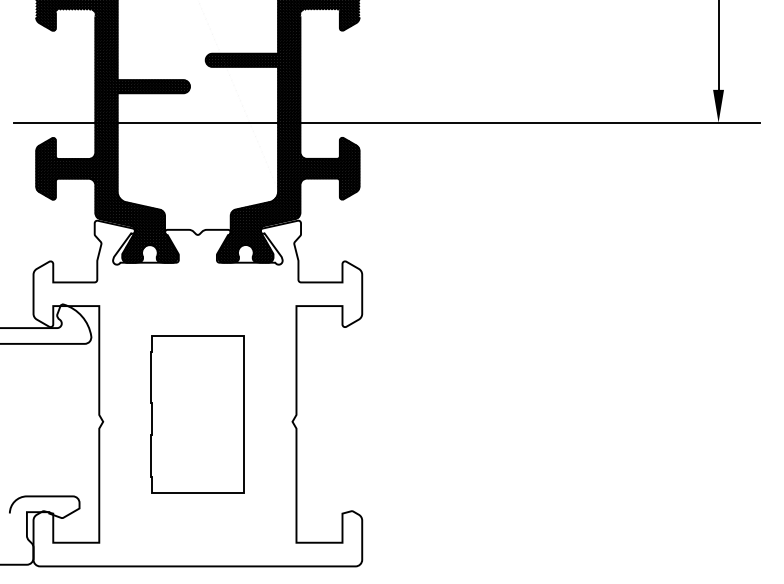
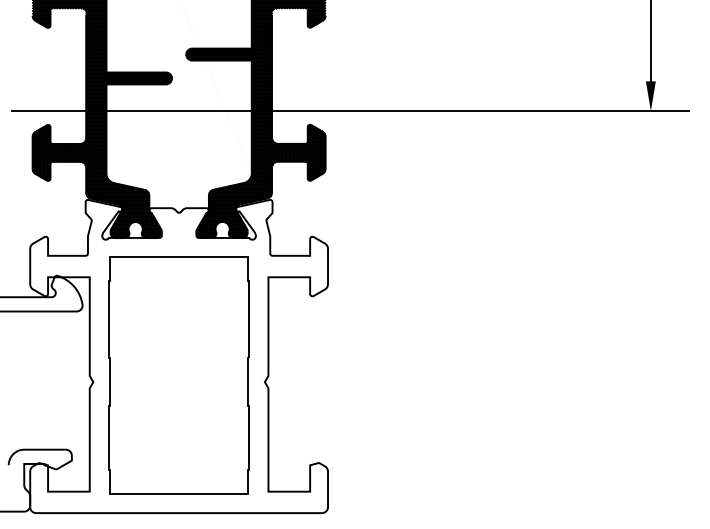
part: (197, 414) -> (178, 375), size x1.67

